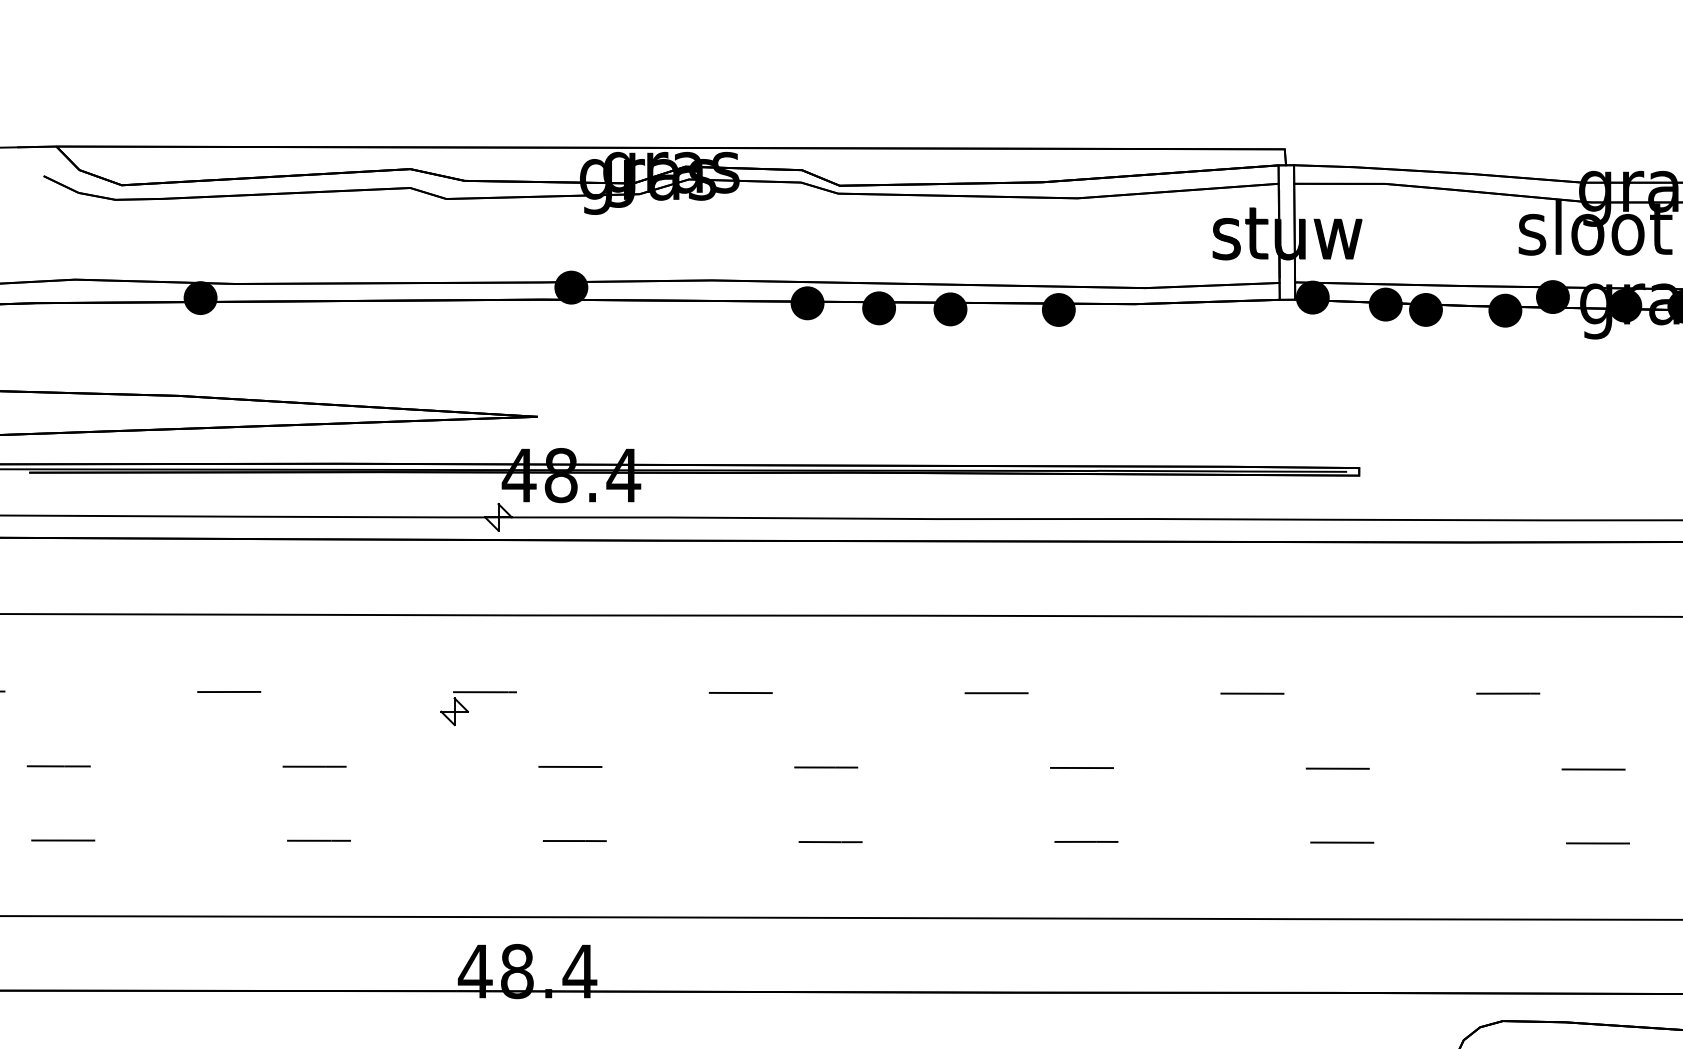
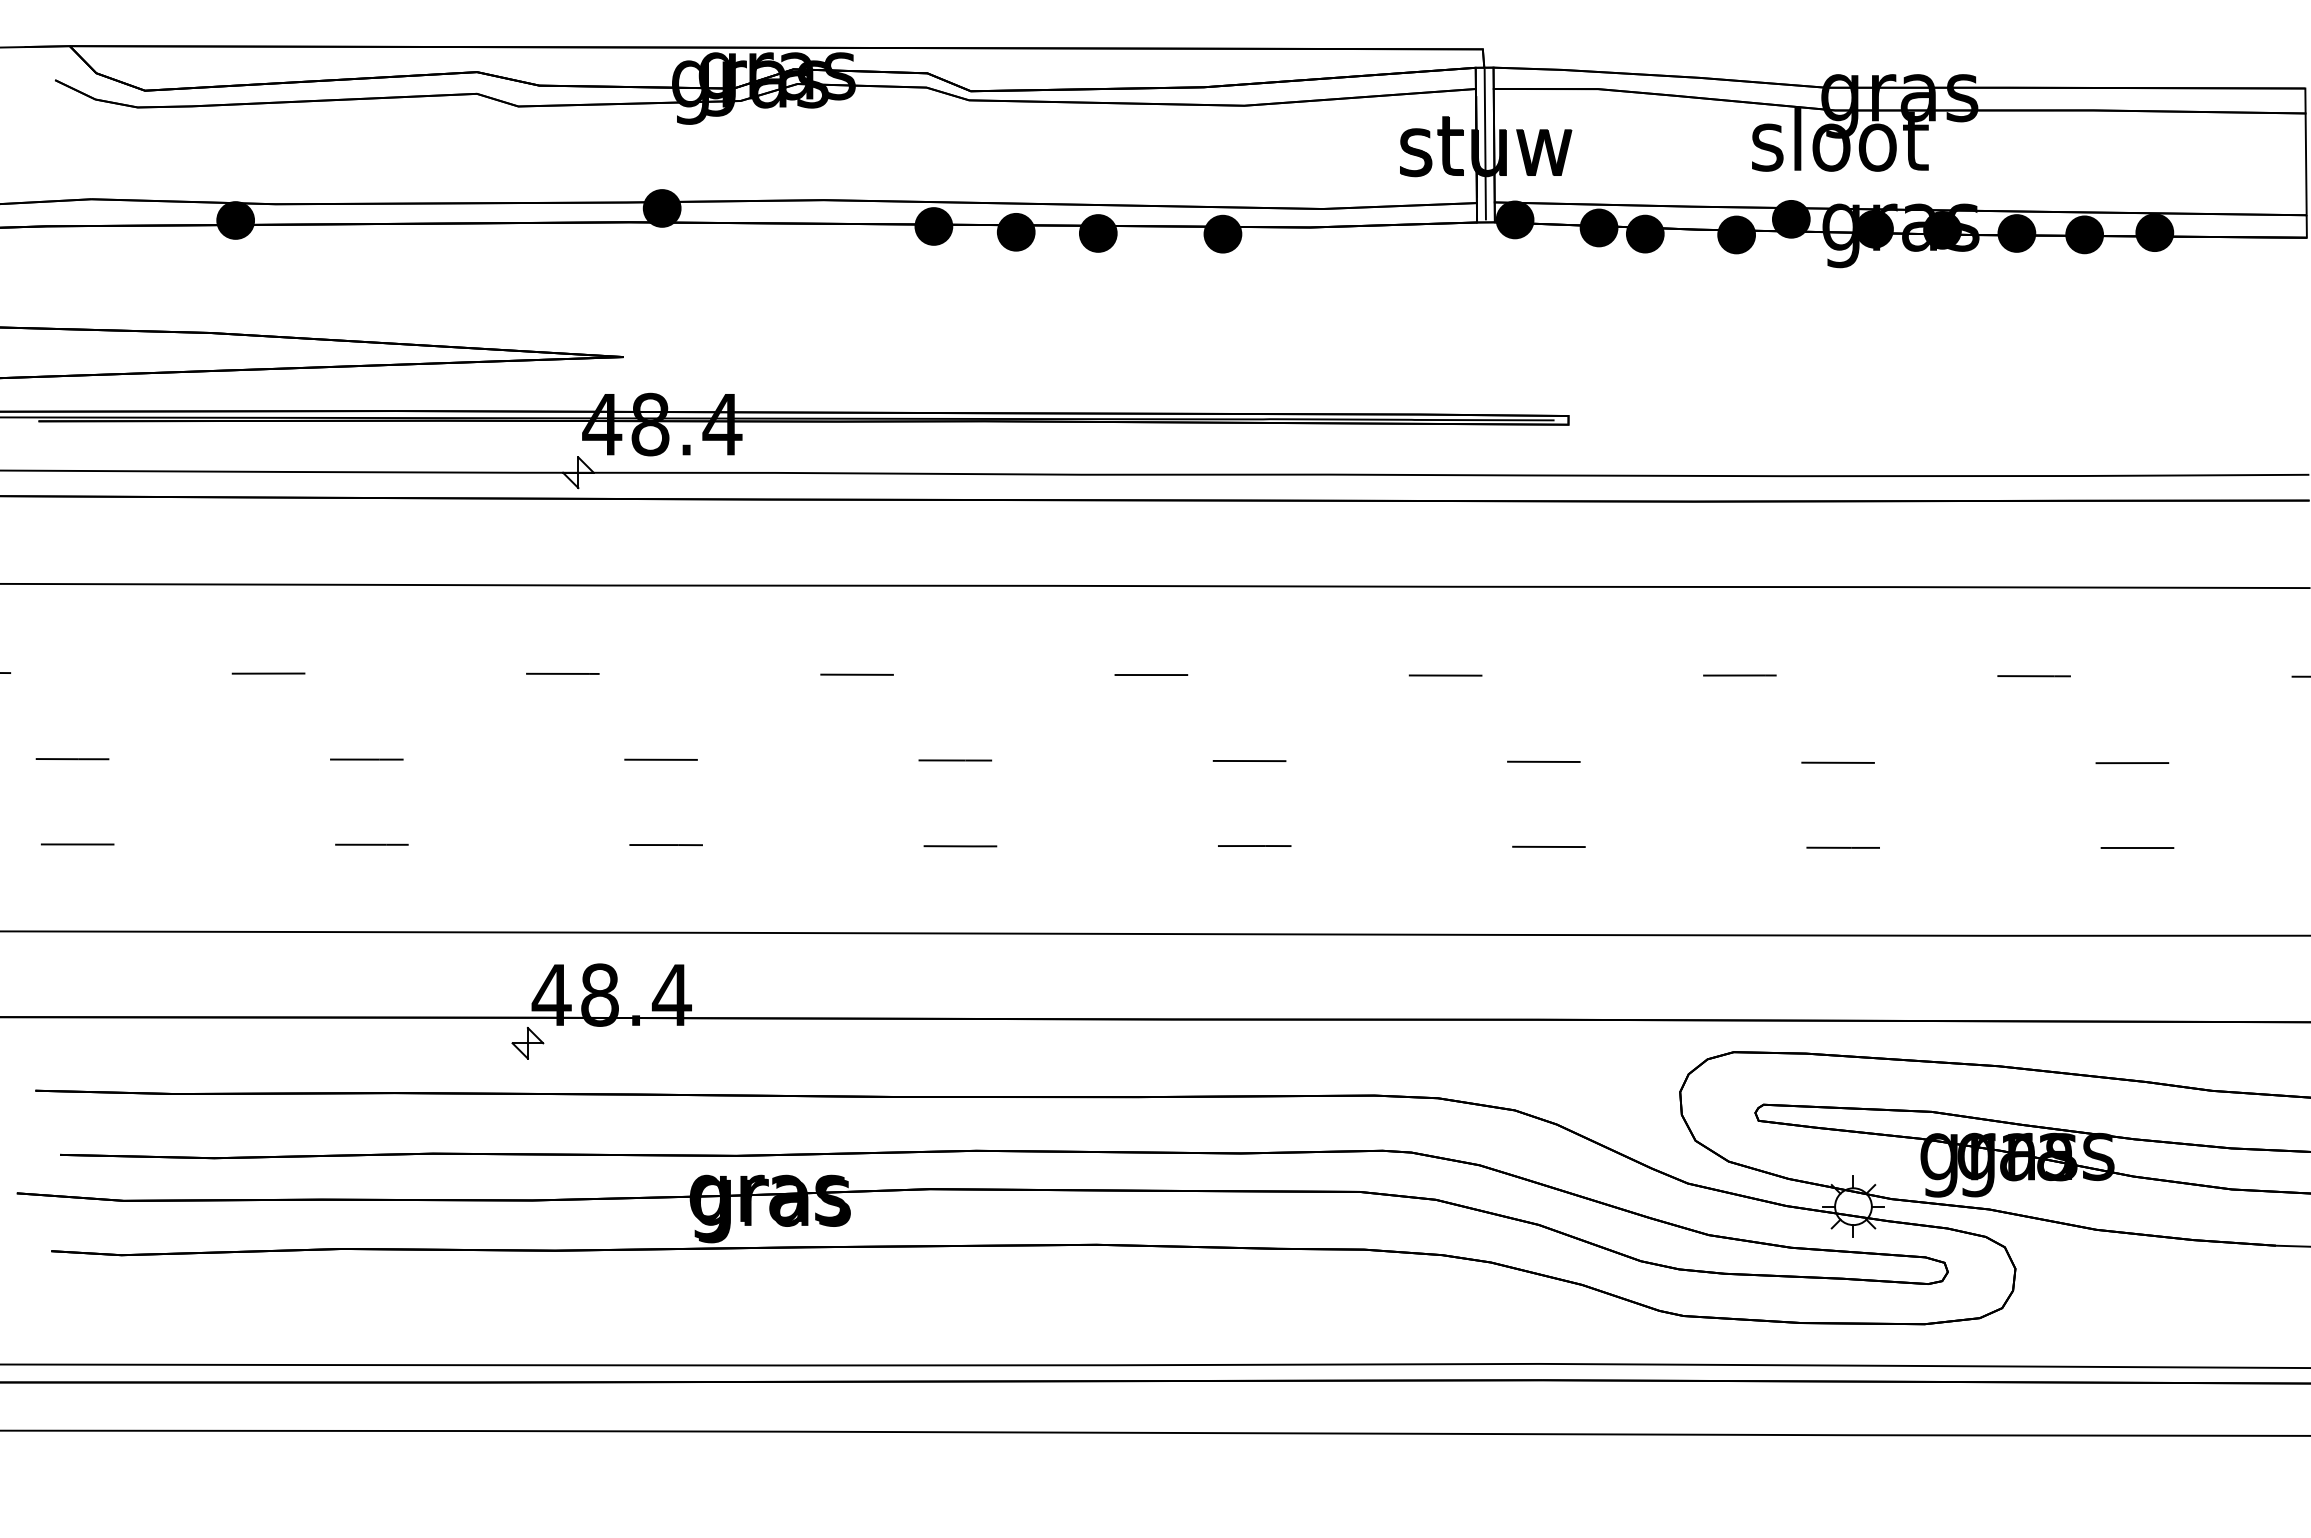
line: (1286, 232) -> (1484, 144), added
part: (454, 711) -> (527, 1043), moved

